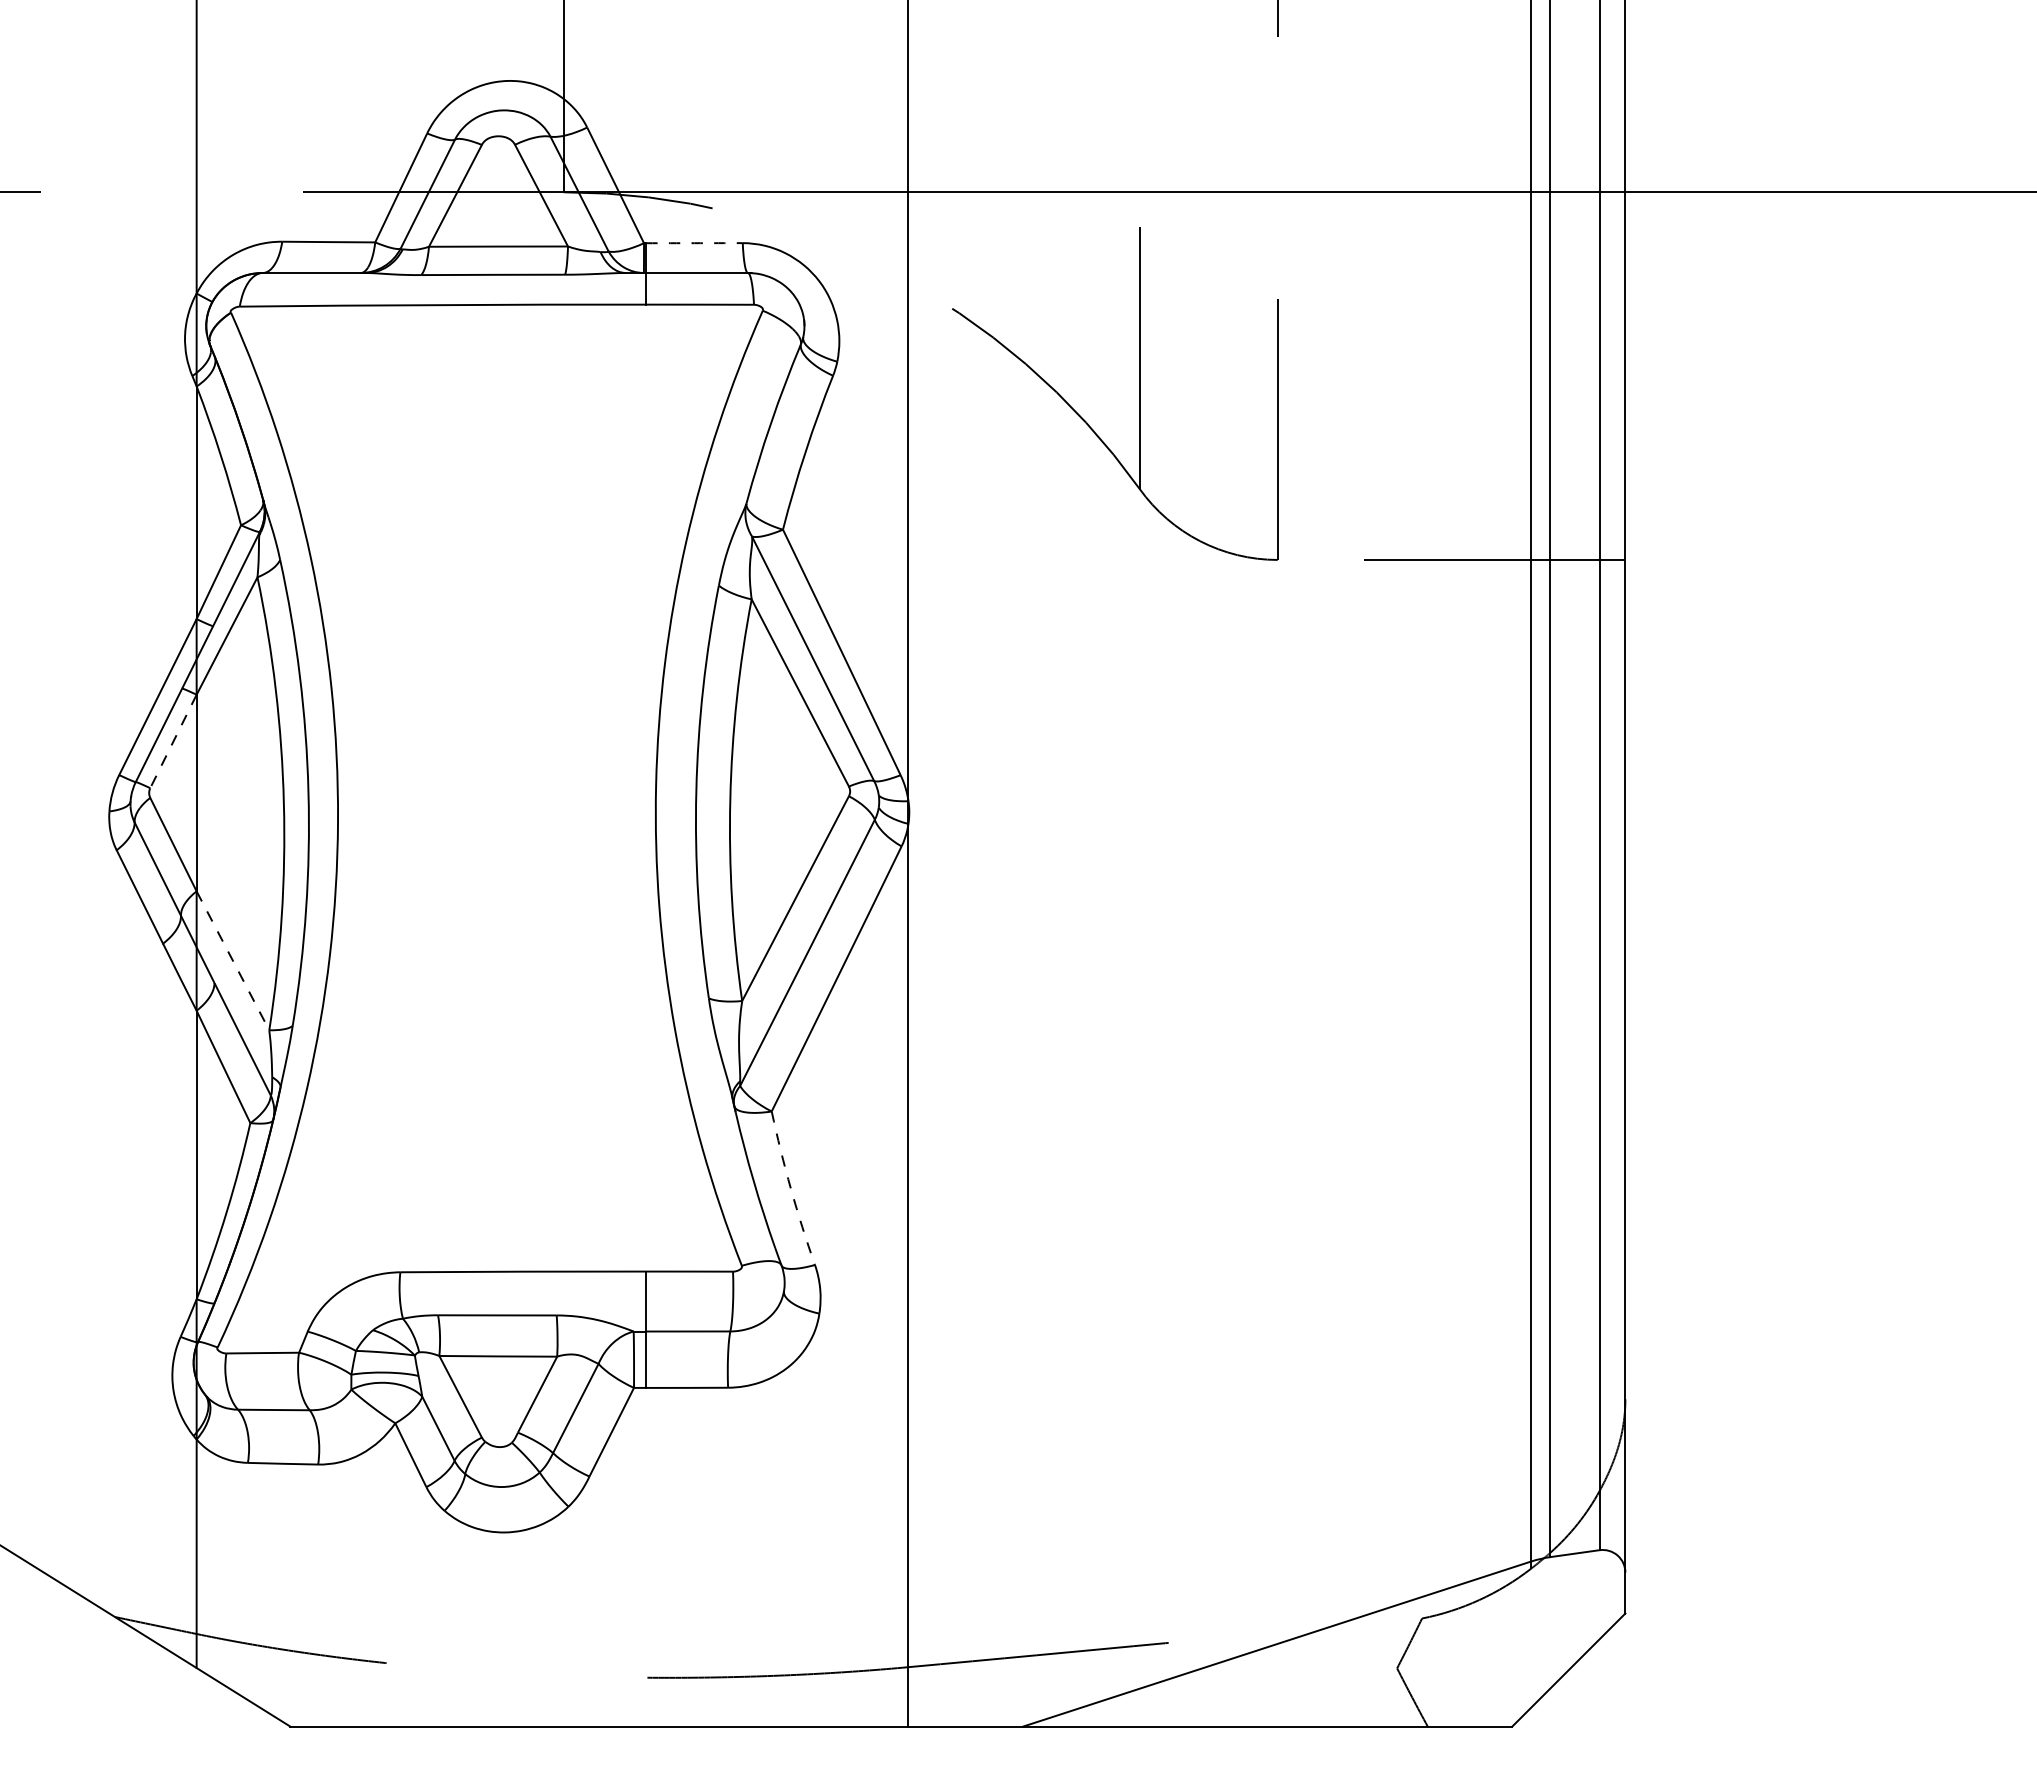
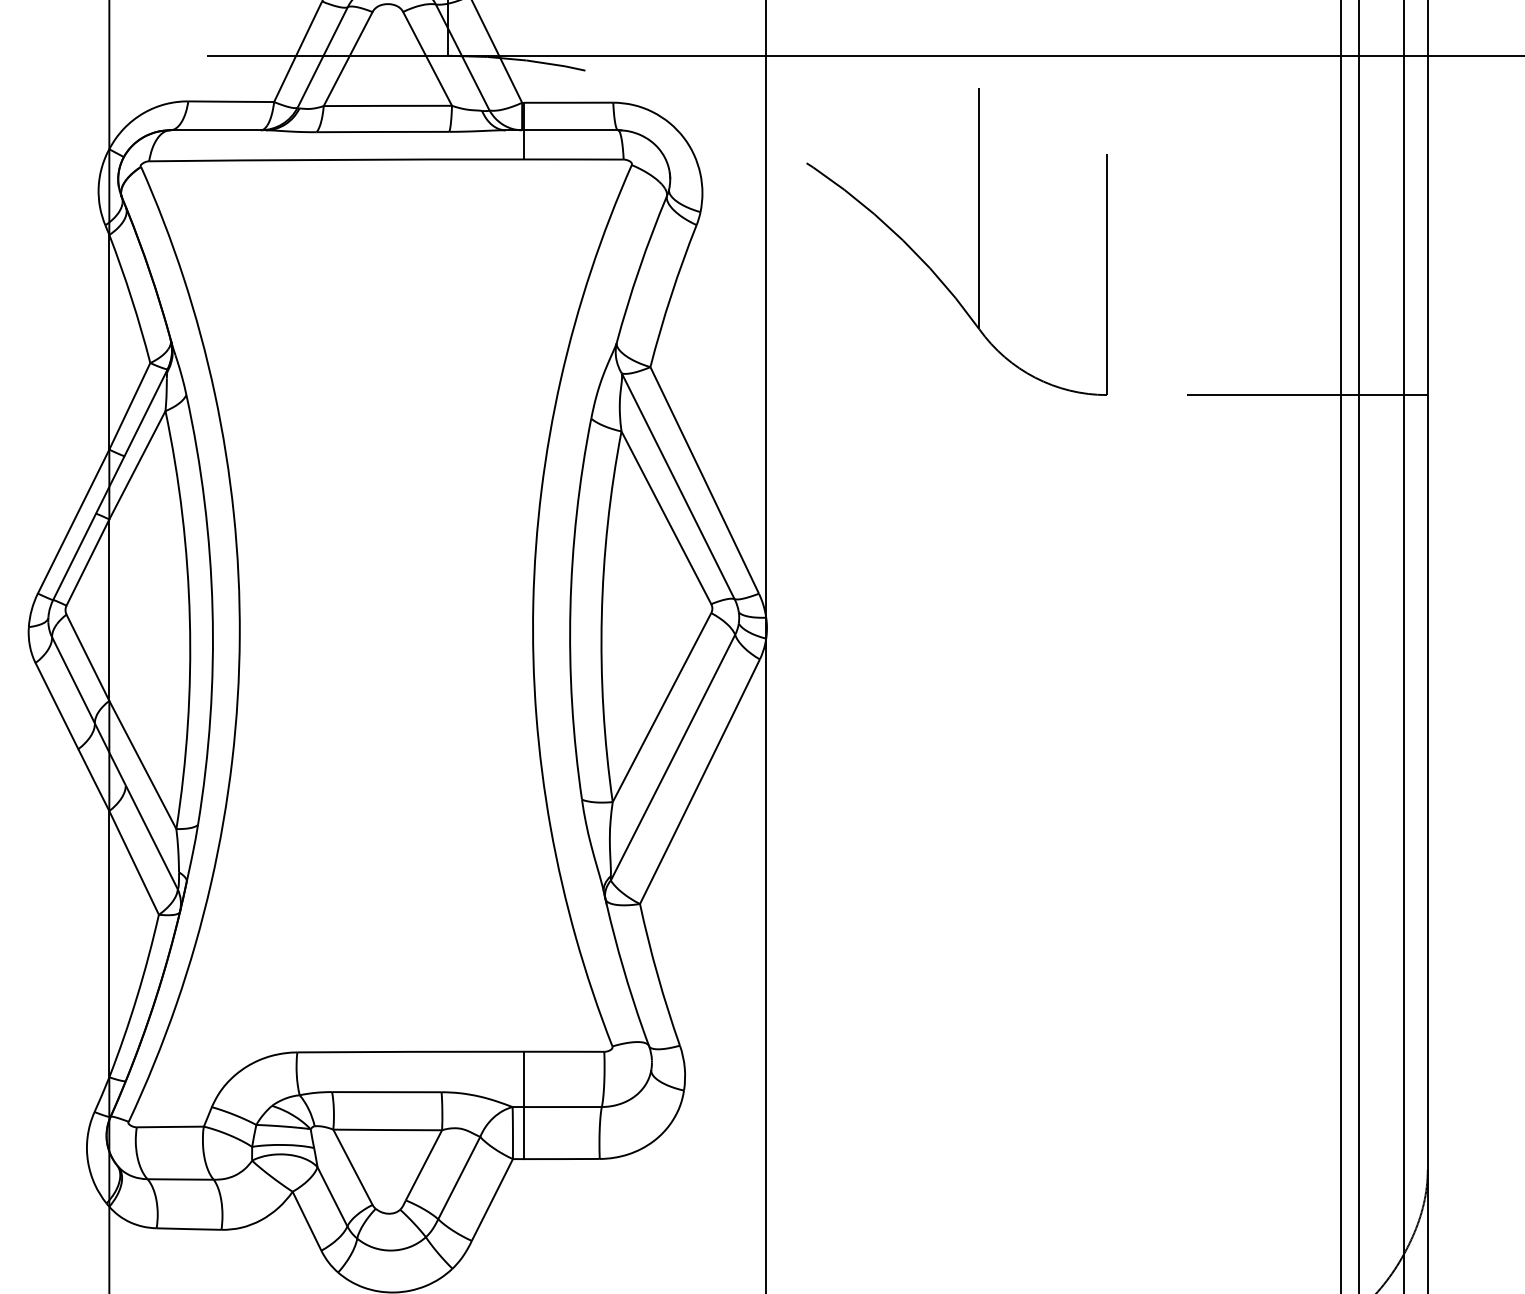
arc: (694, 243) -> (568, 103), dashed -> solid
line: (173, 741) -> (87, 562), dashed -> solid
line: (233, 961) -> (143, 765), dashed -> solid
arc: (790, 1188) -> (657, 975), dashed -> solid

